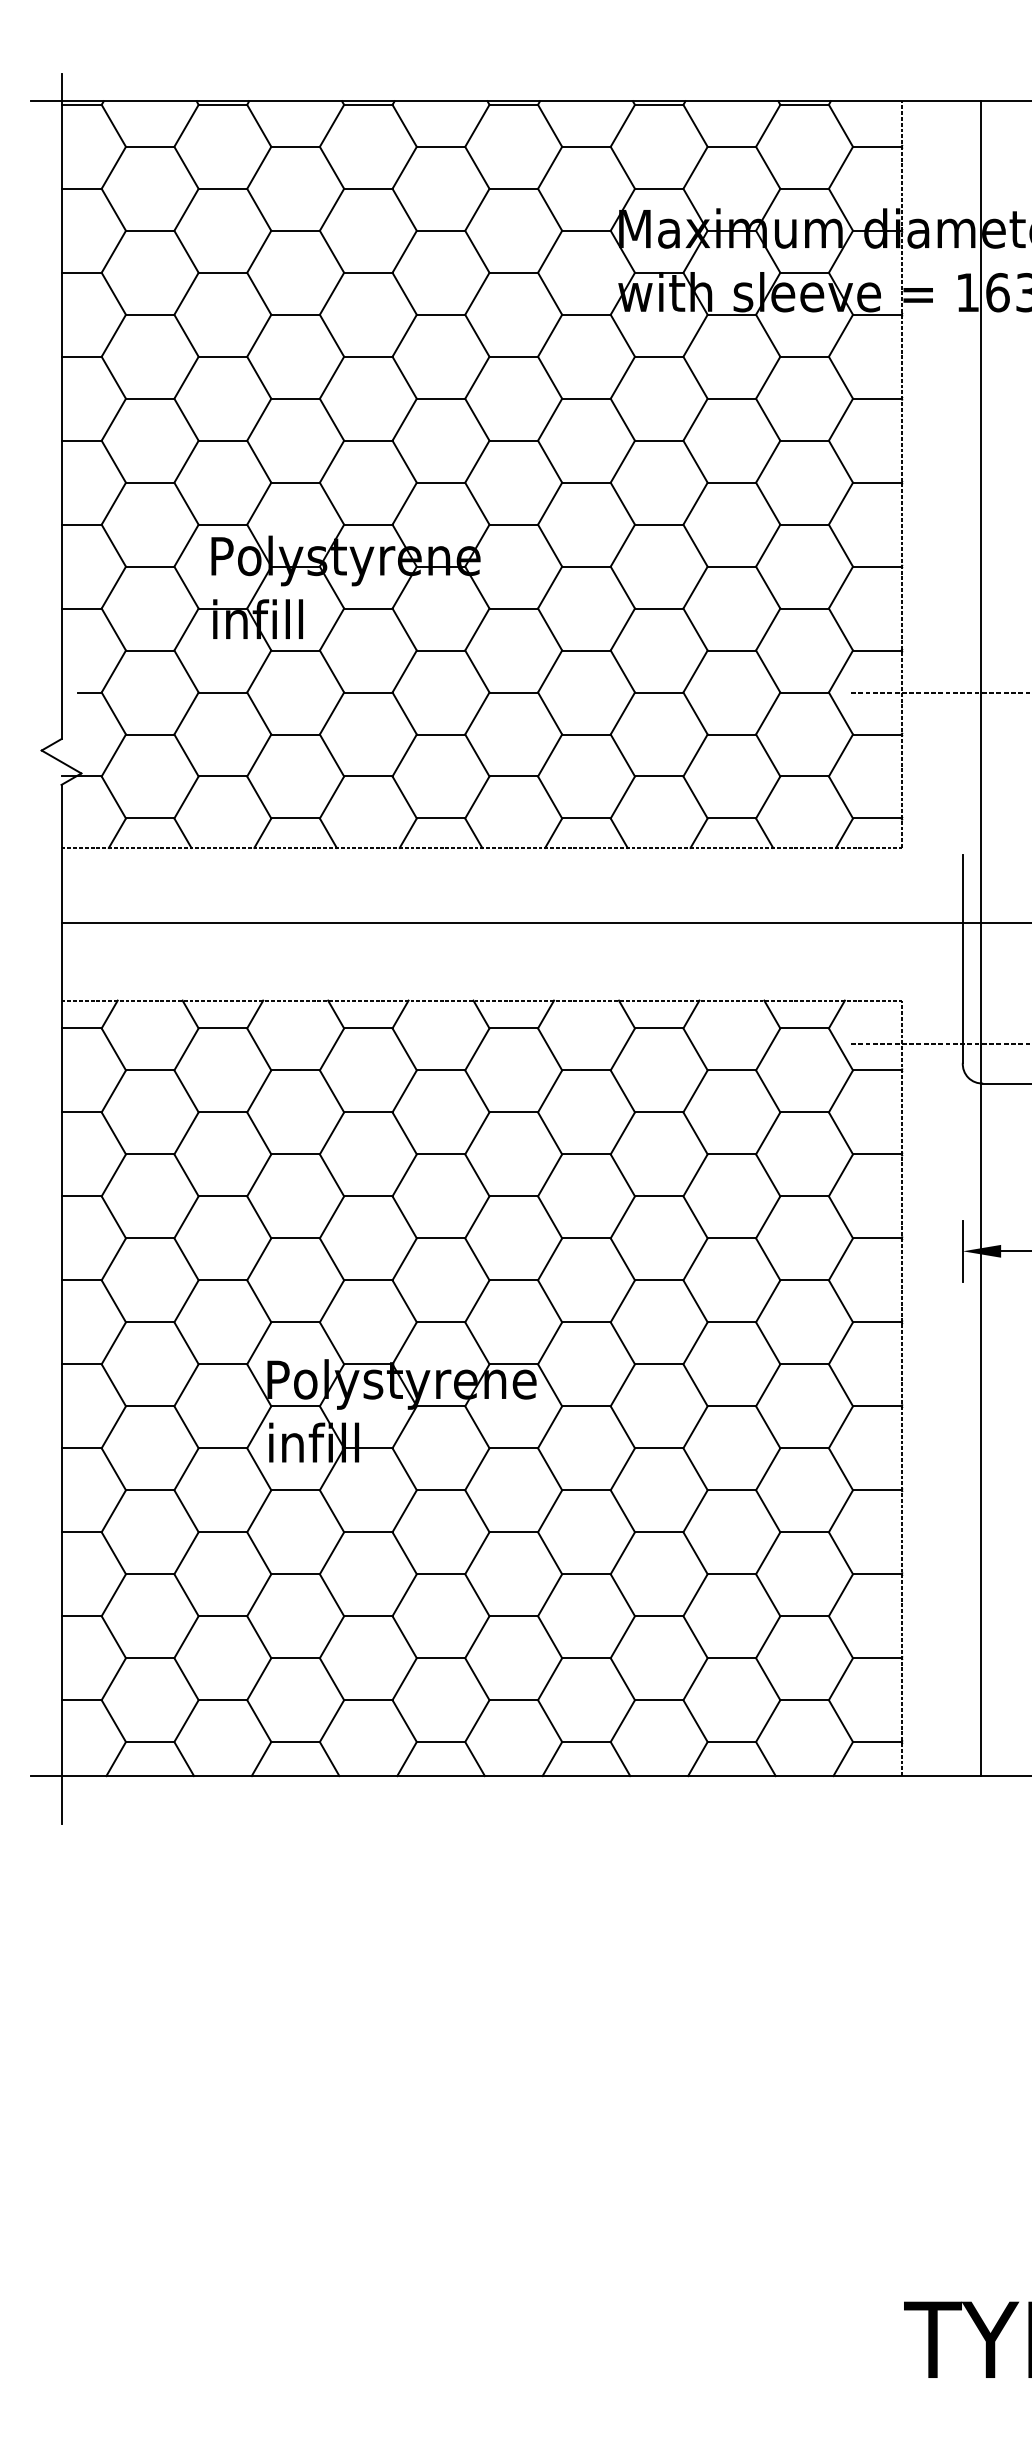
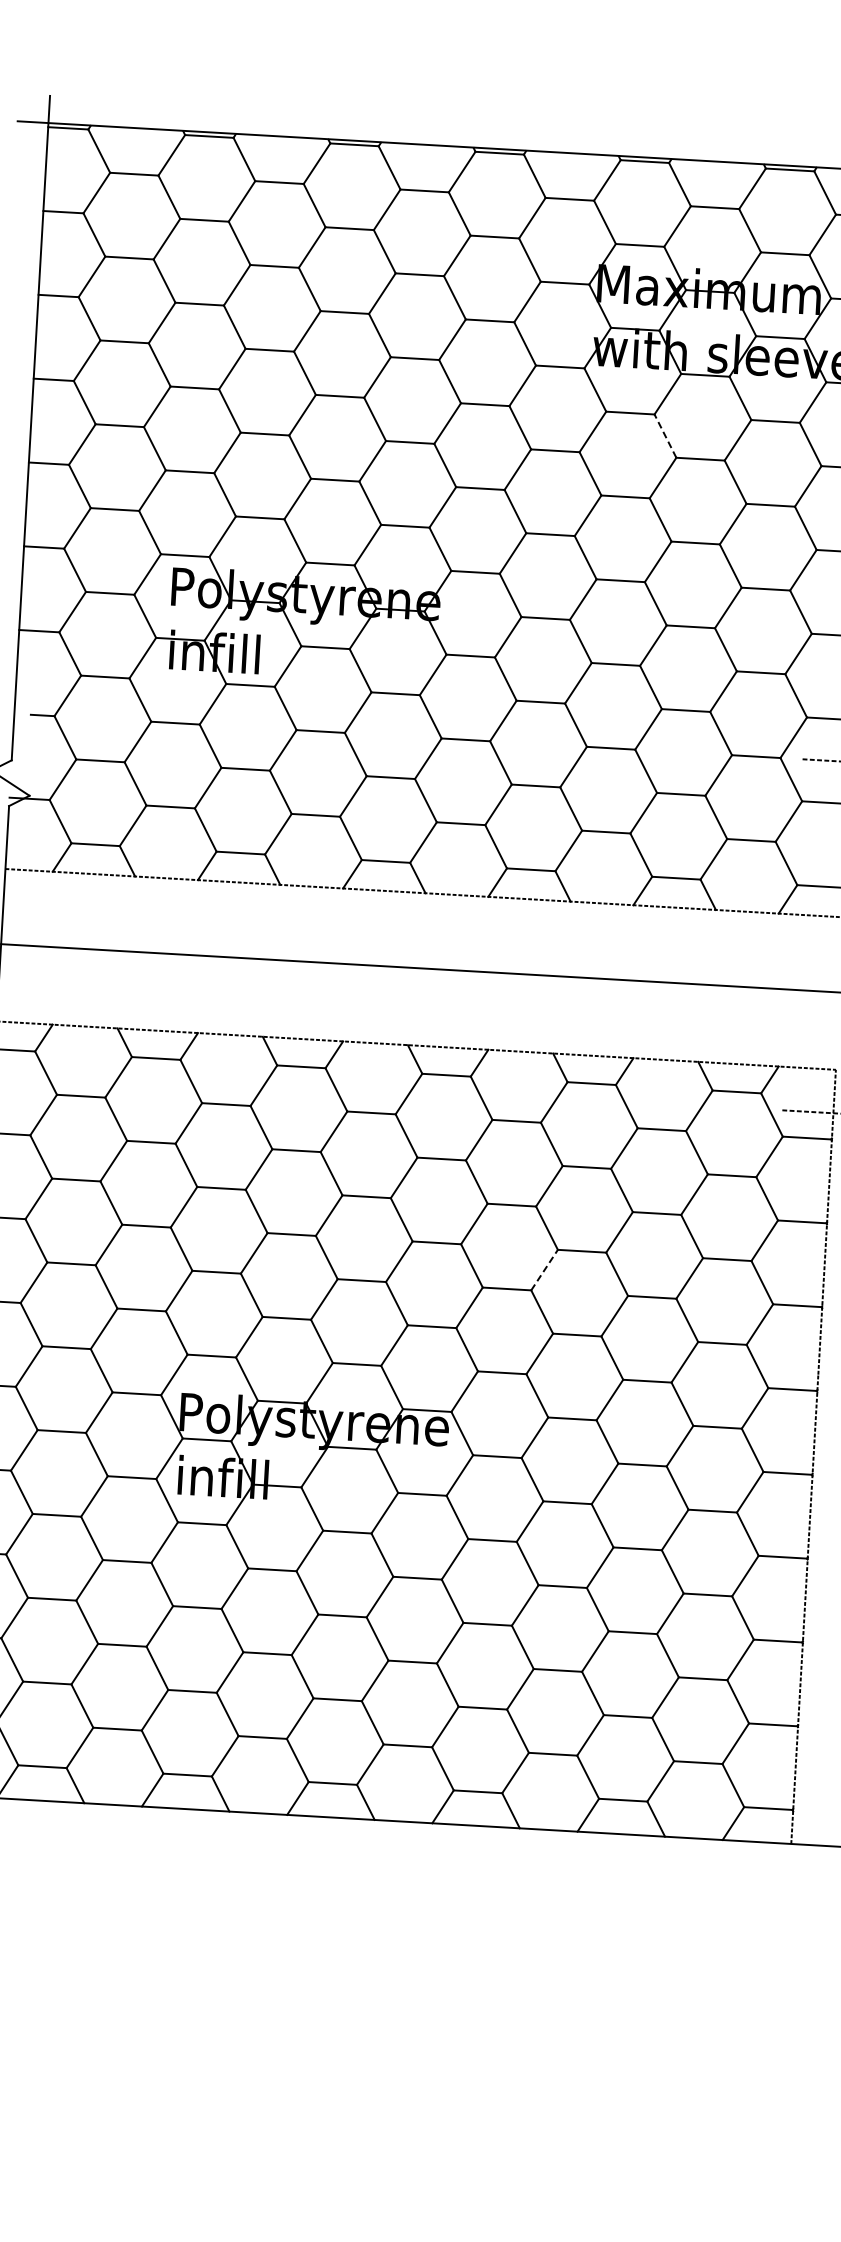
line: (695, 377) -> (665, 435), solid -> dashed
line: (623, 1216) -> (545, 1269), solid -> dashed

